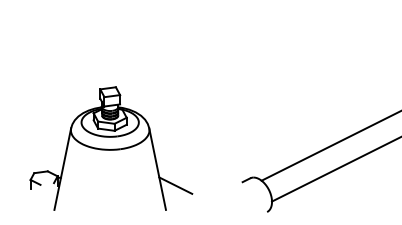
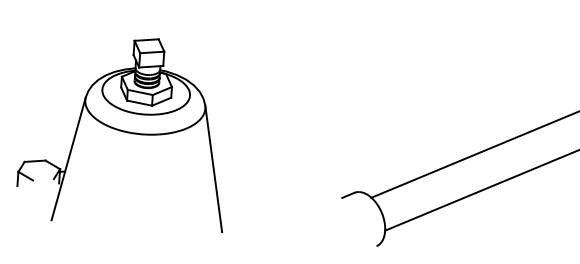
line: (175, 185) -> (239, 195), removed

